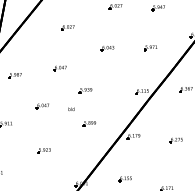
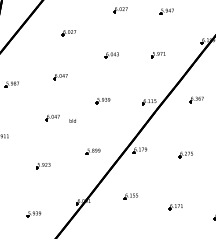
part: (85, 91) -> (102, 101), moved
part: (42, 106) -> (52, 117), moved
part: (88, 123) -> (92, 151), moved

